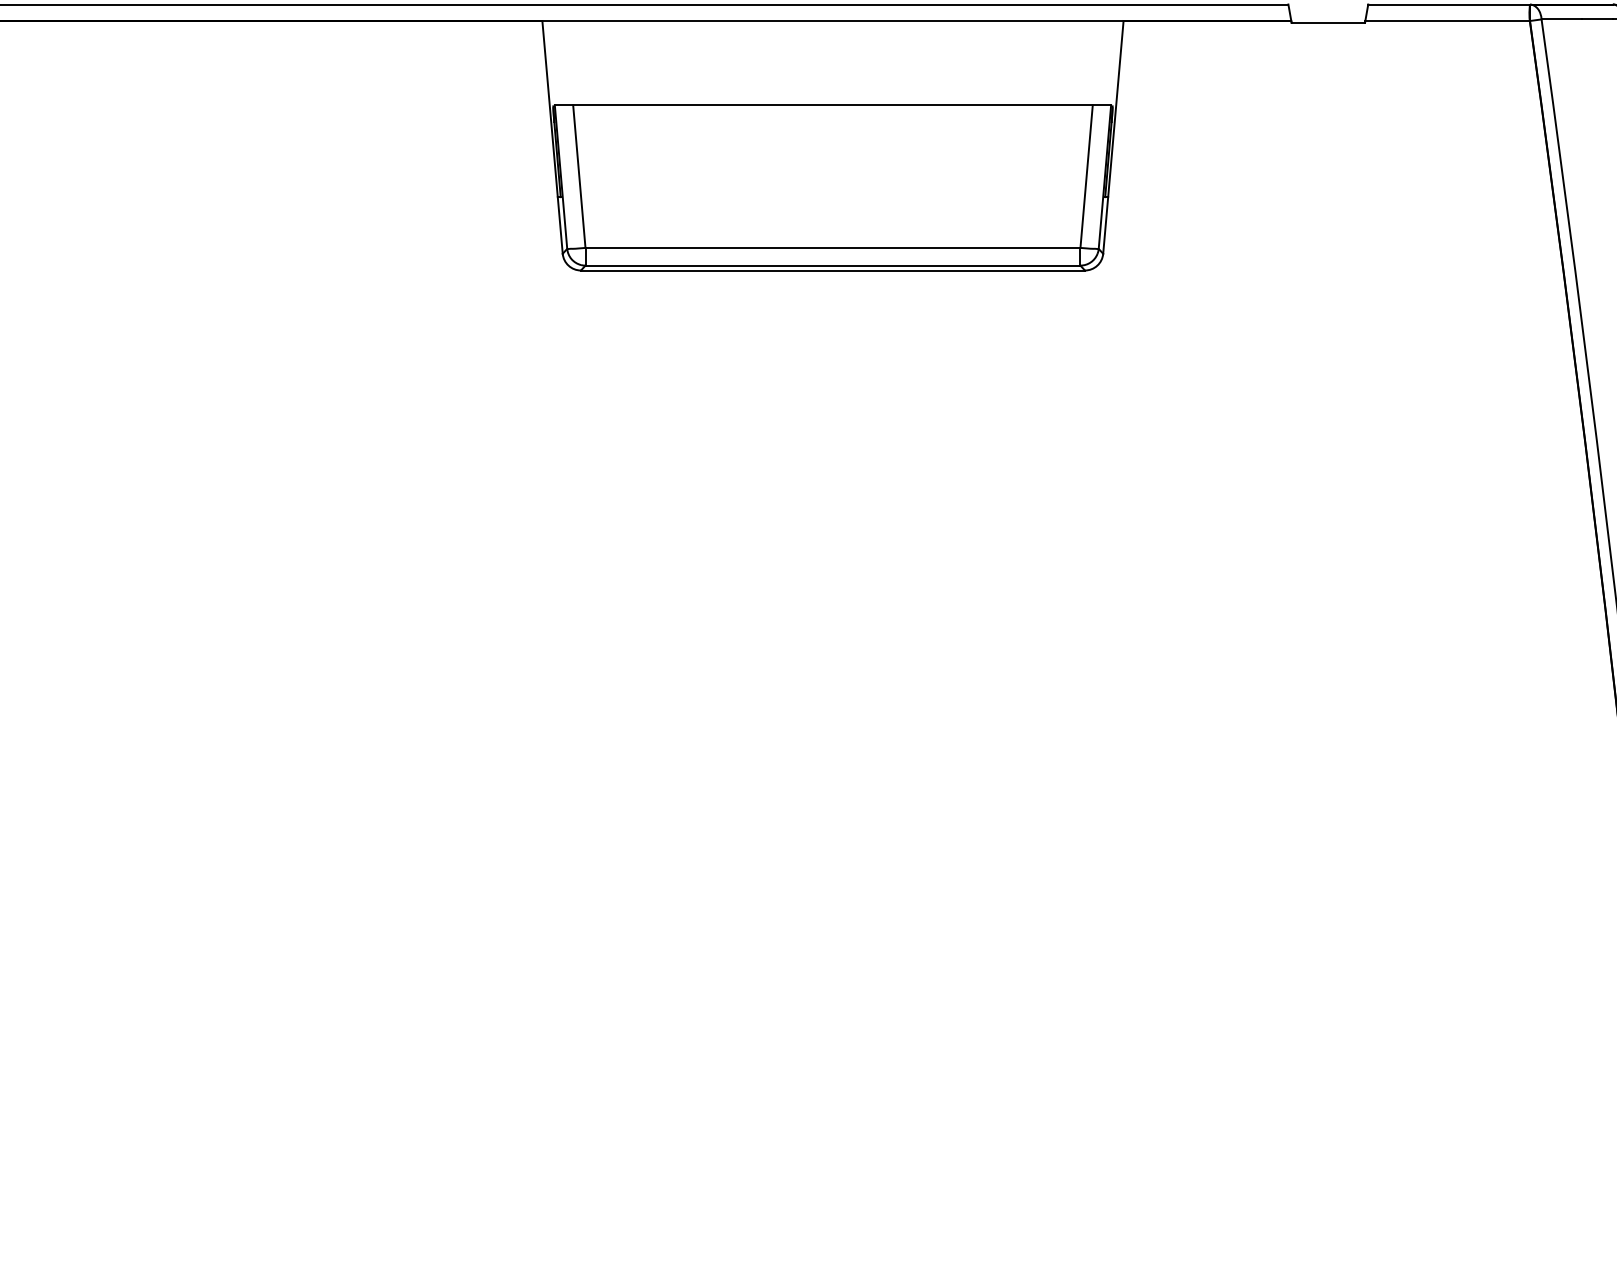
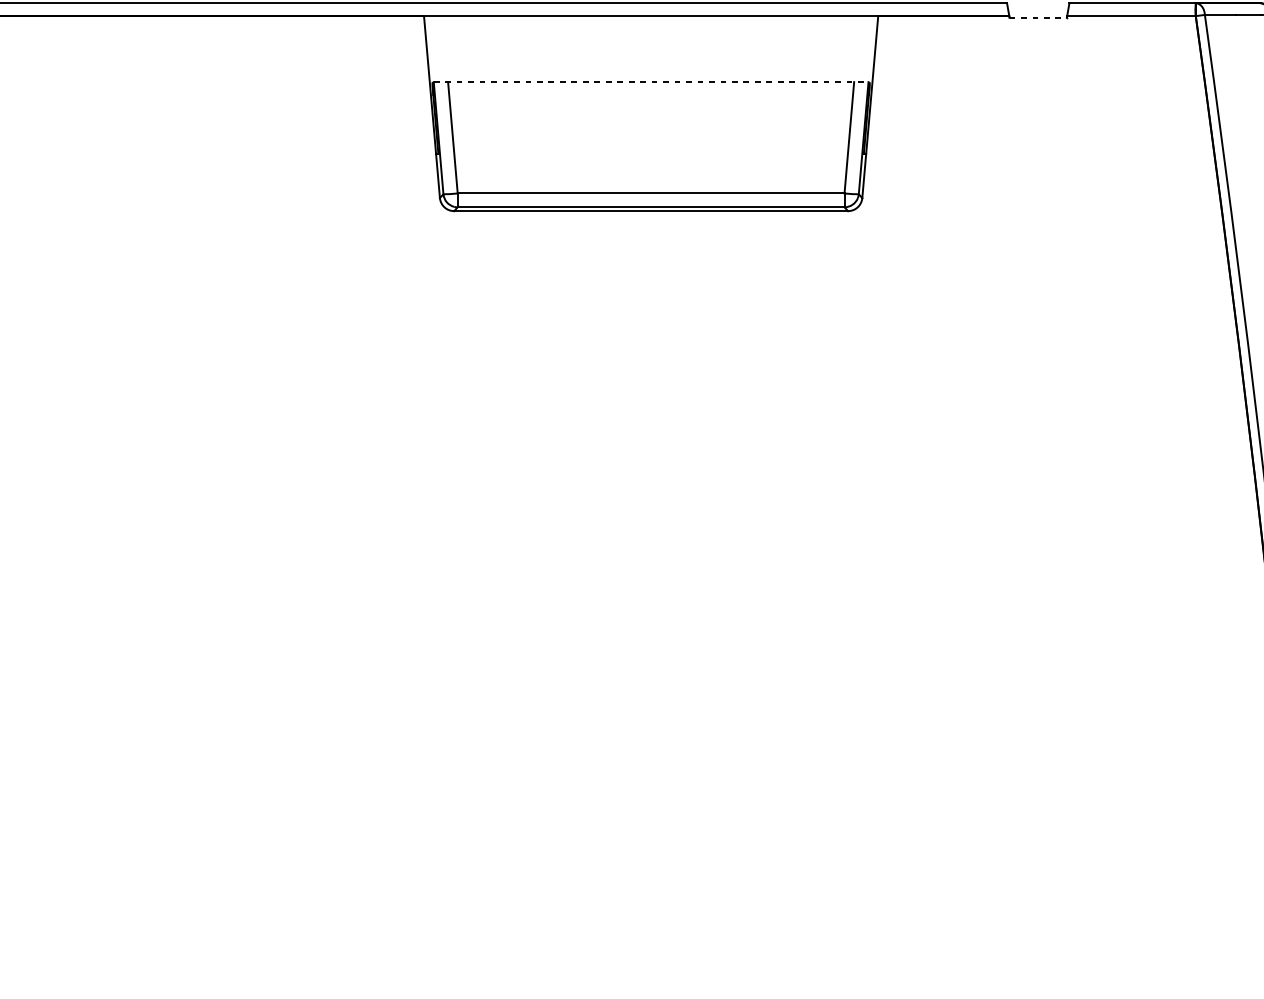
line: (1328, 22) -> (1038, 17), solid -> dashed
line: (833, 105) -> (651, 82), solid -> dashed

